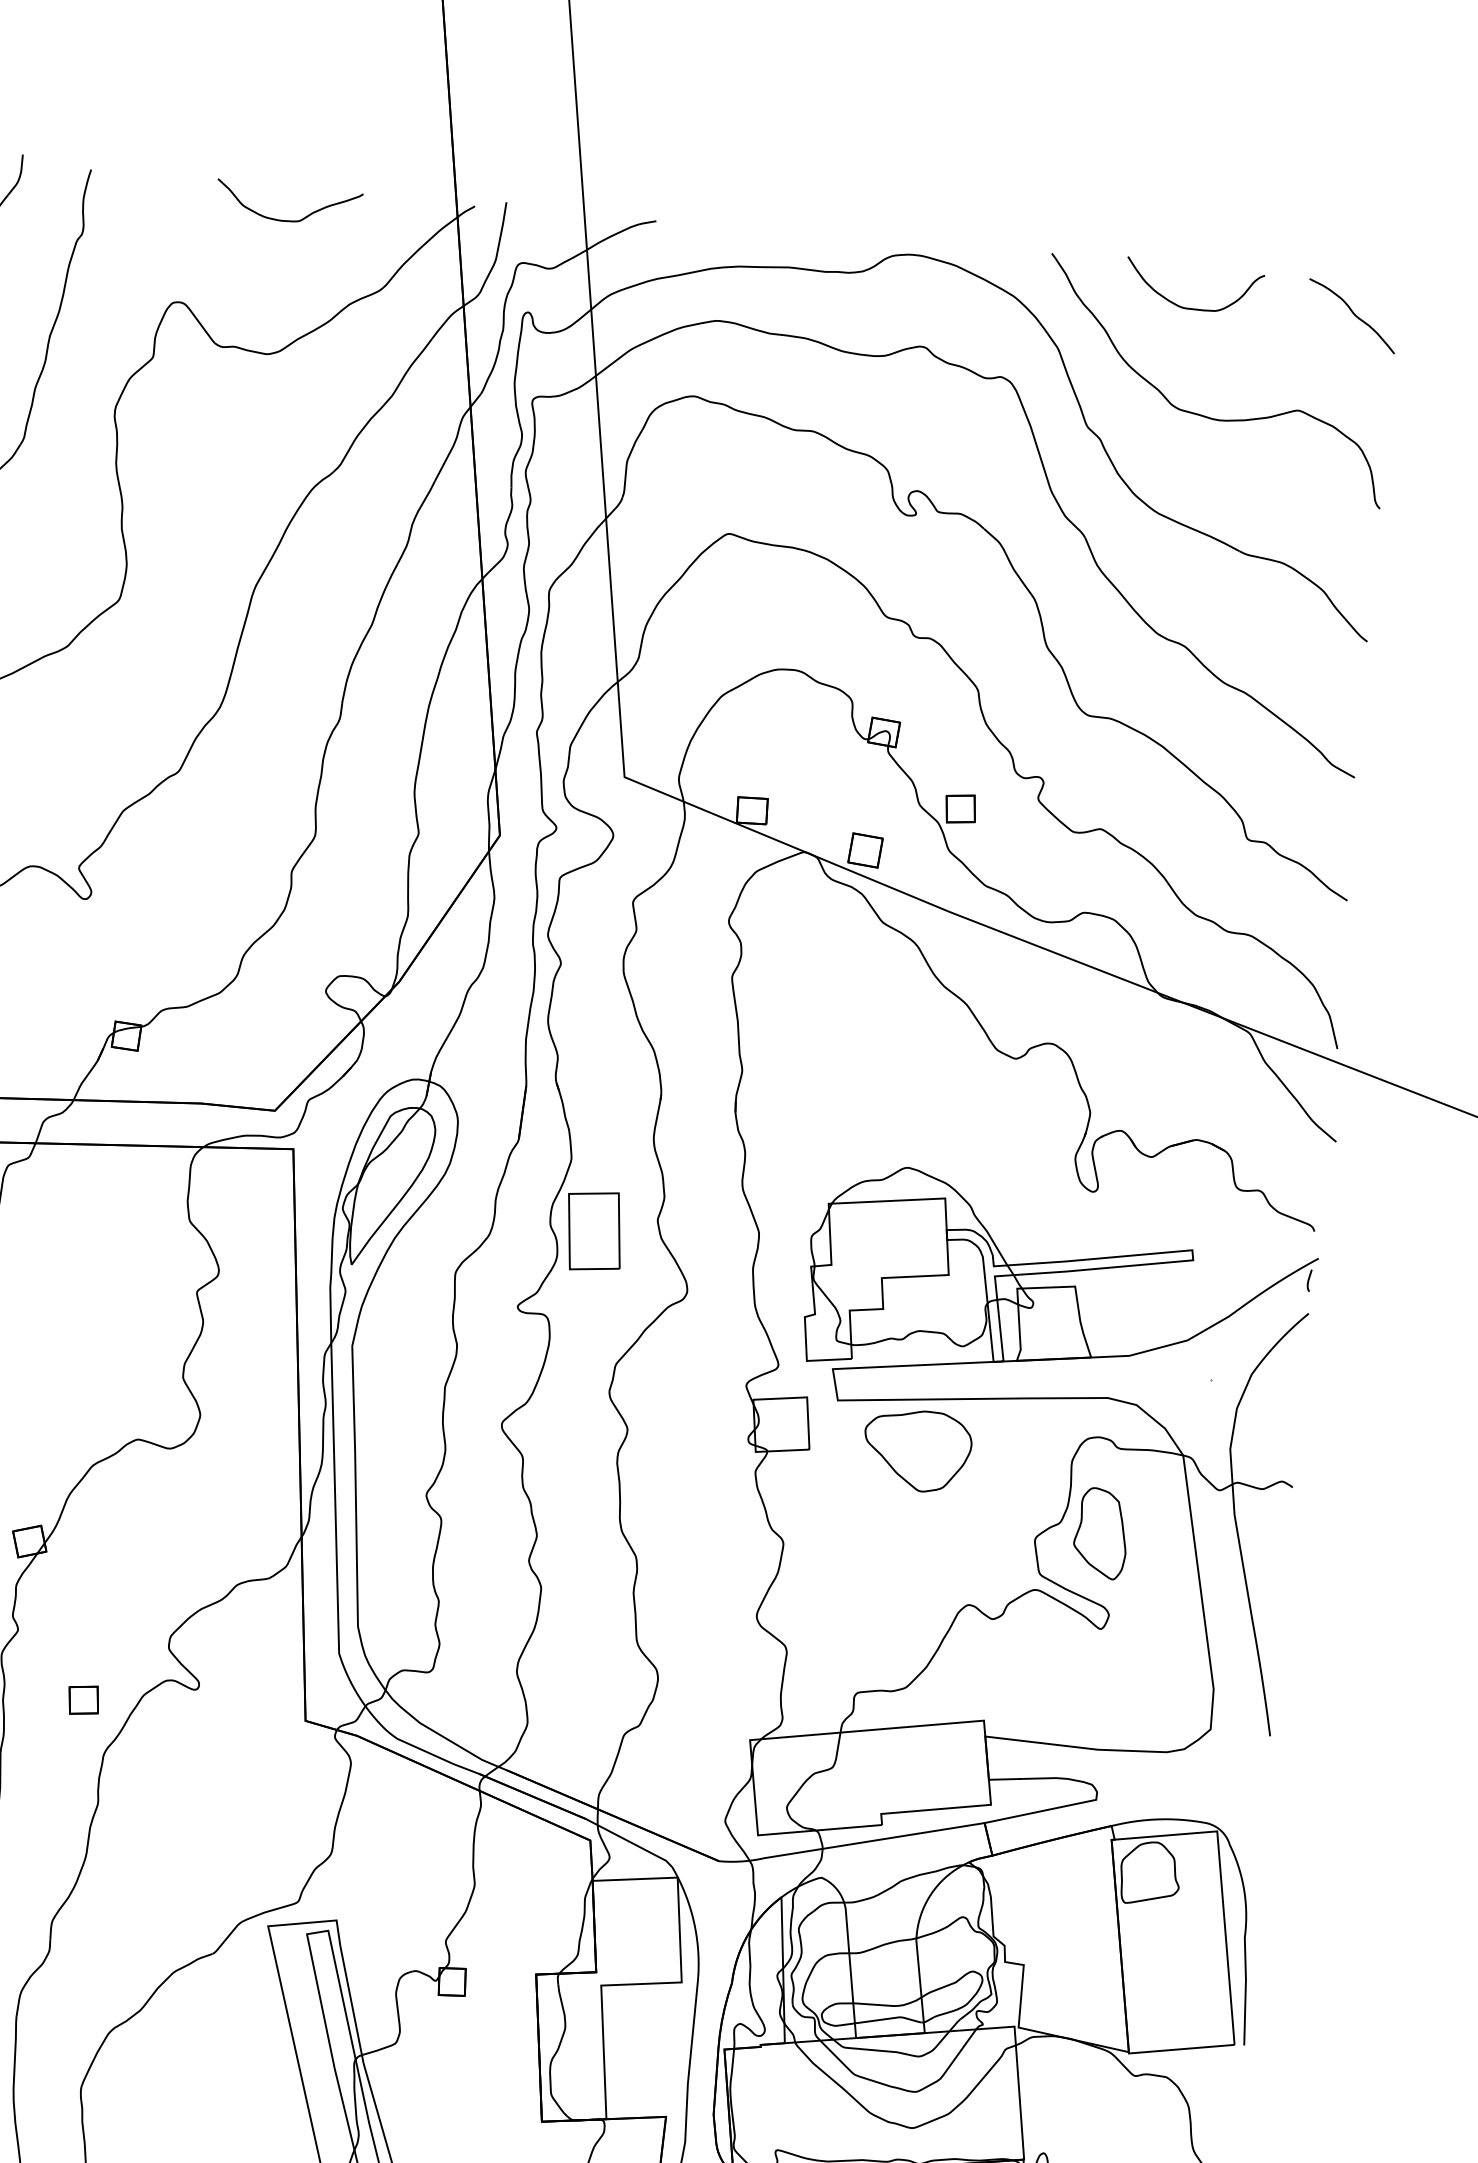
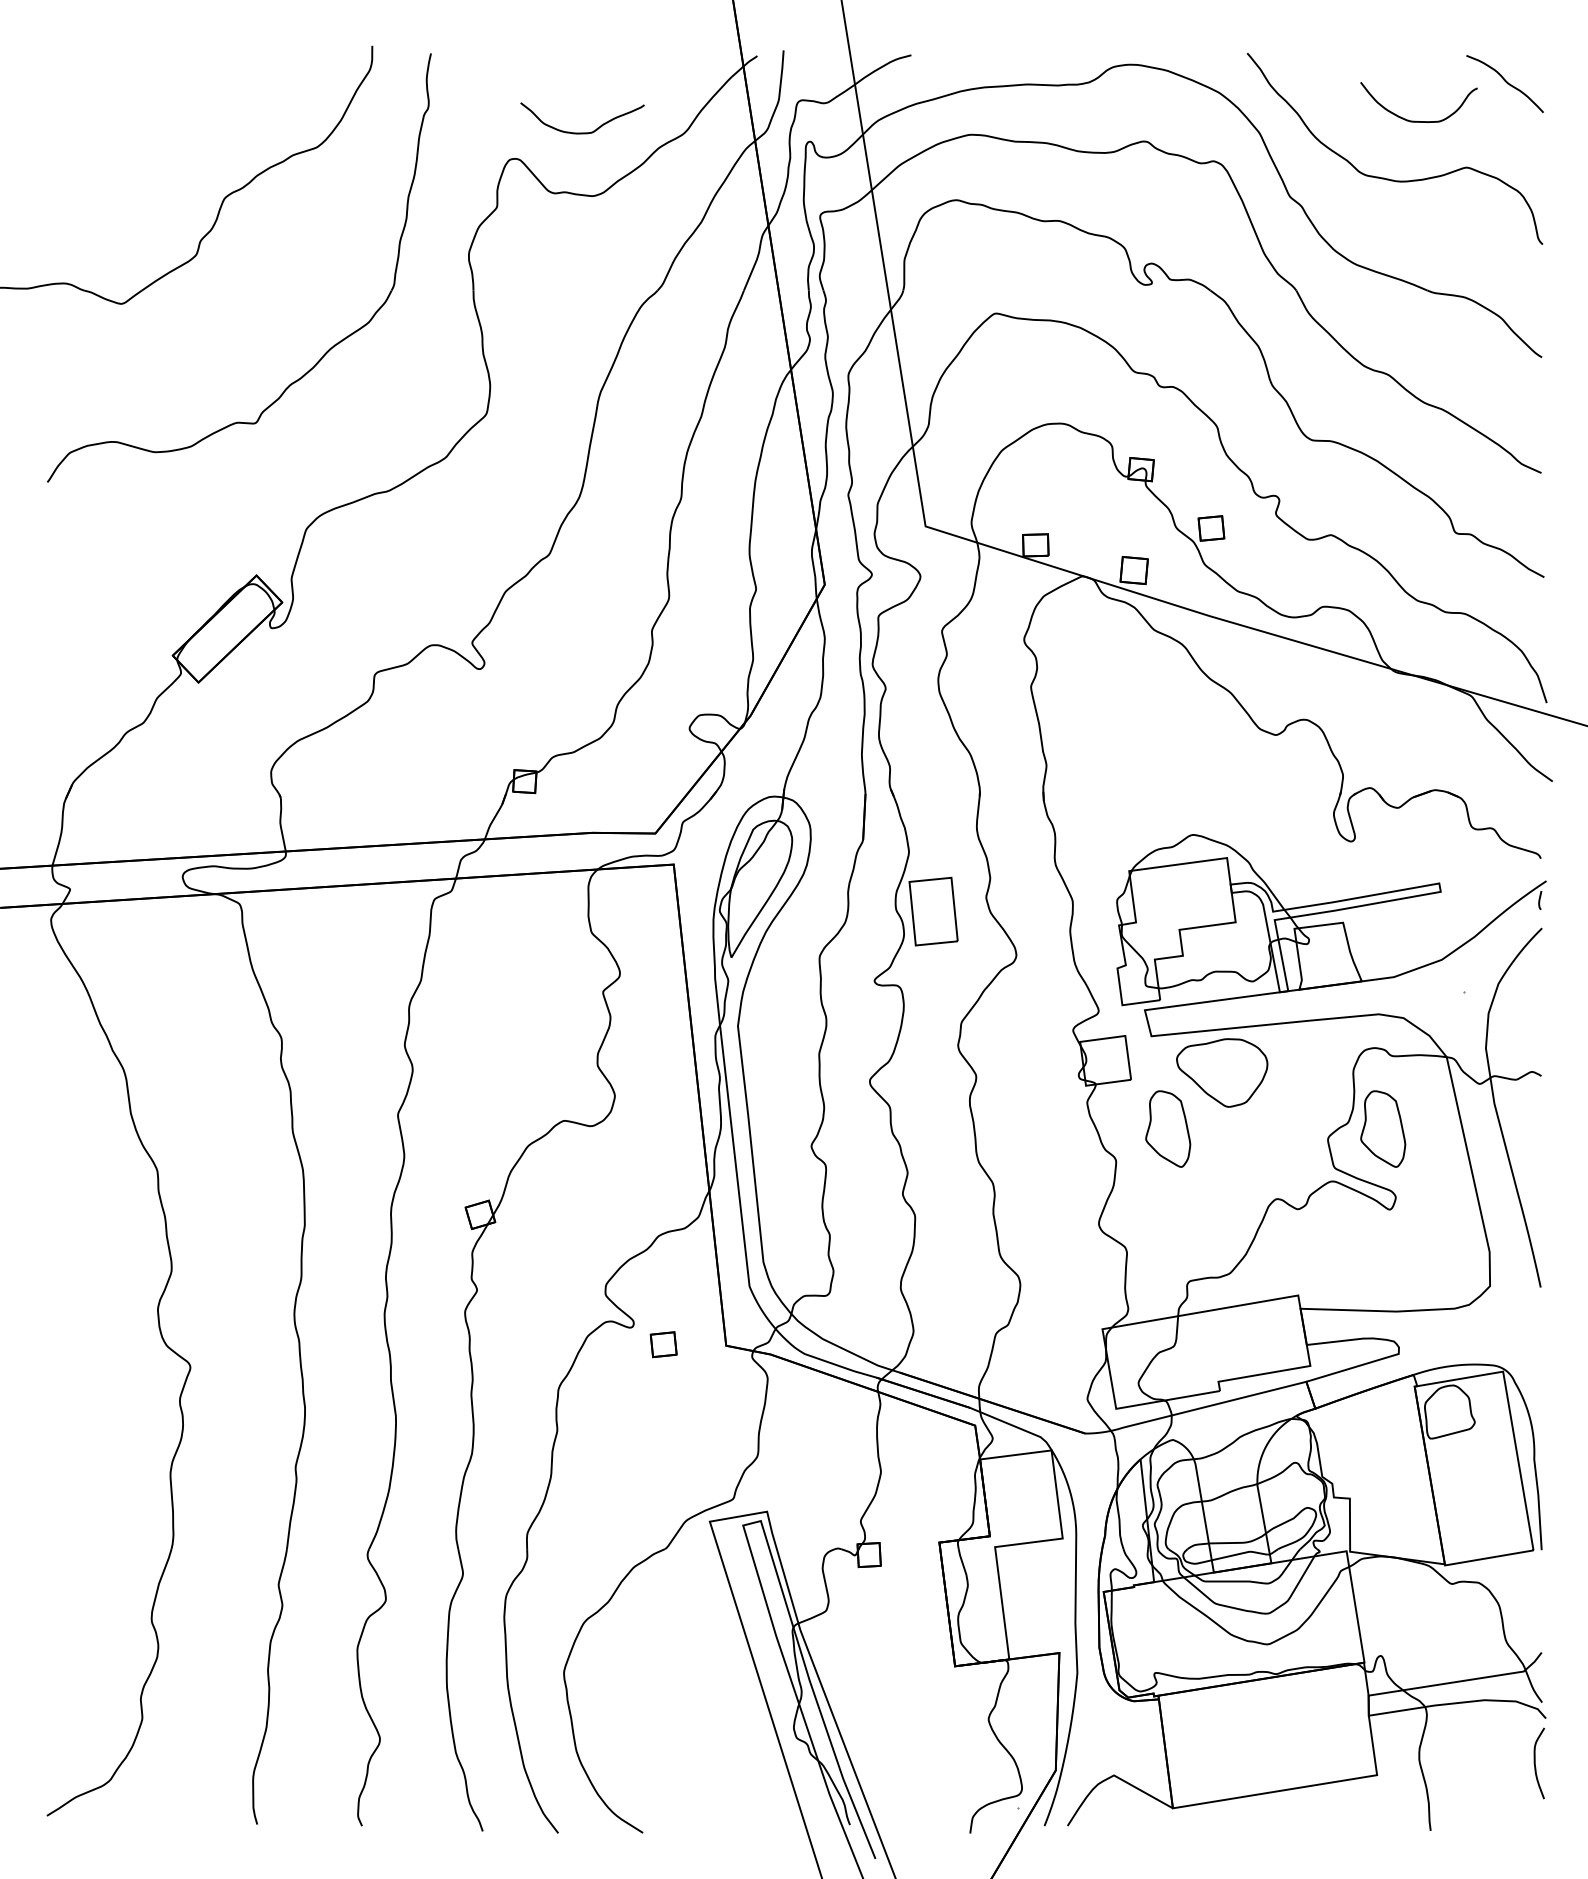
curve: (287, 220) -> (582, 132), moved
curve: (1188, 307) -> (1415, 120), moved
part: (848, 1510) -> (1168, 1128), added
part: (83, 1699) -> (663, 1344), moved

